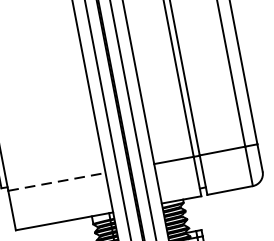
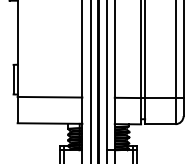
line: (57, 182) -> (50, 97), dashed -> solid

